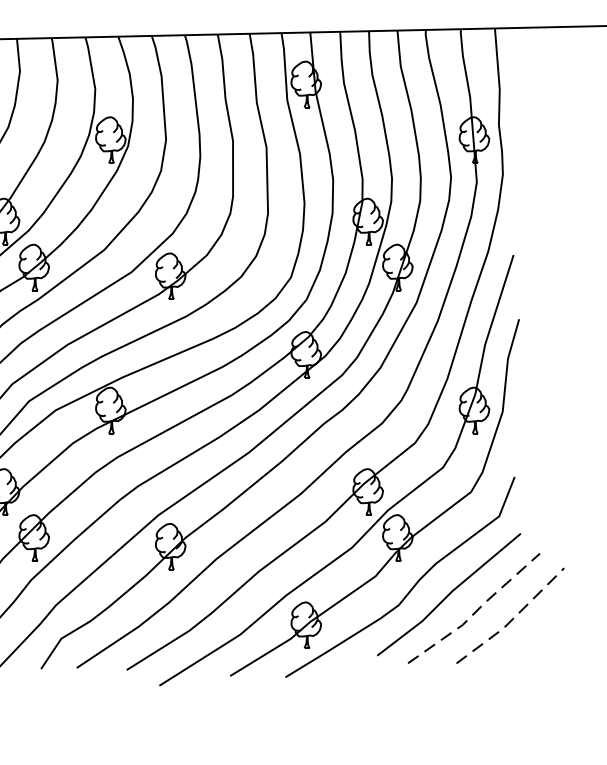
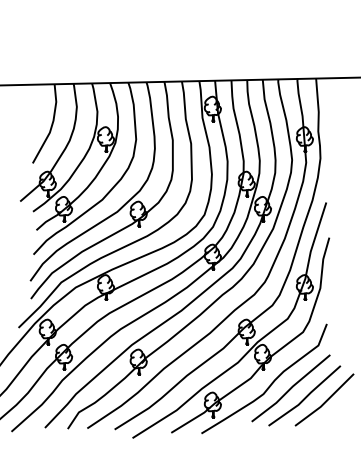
line: (477, 611) -> (306, 397), dashed -> solid
line: (512, 618) -> (325, 401), dashed -> solid

